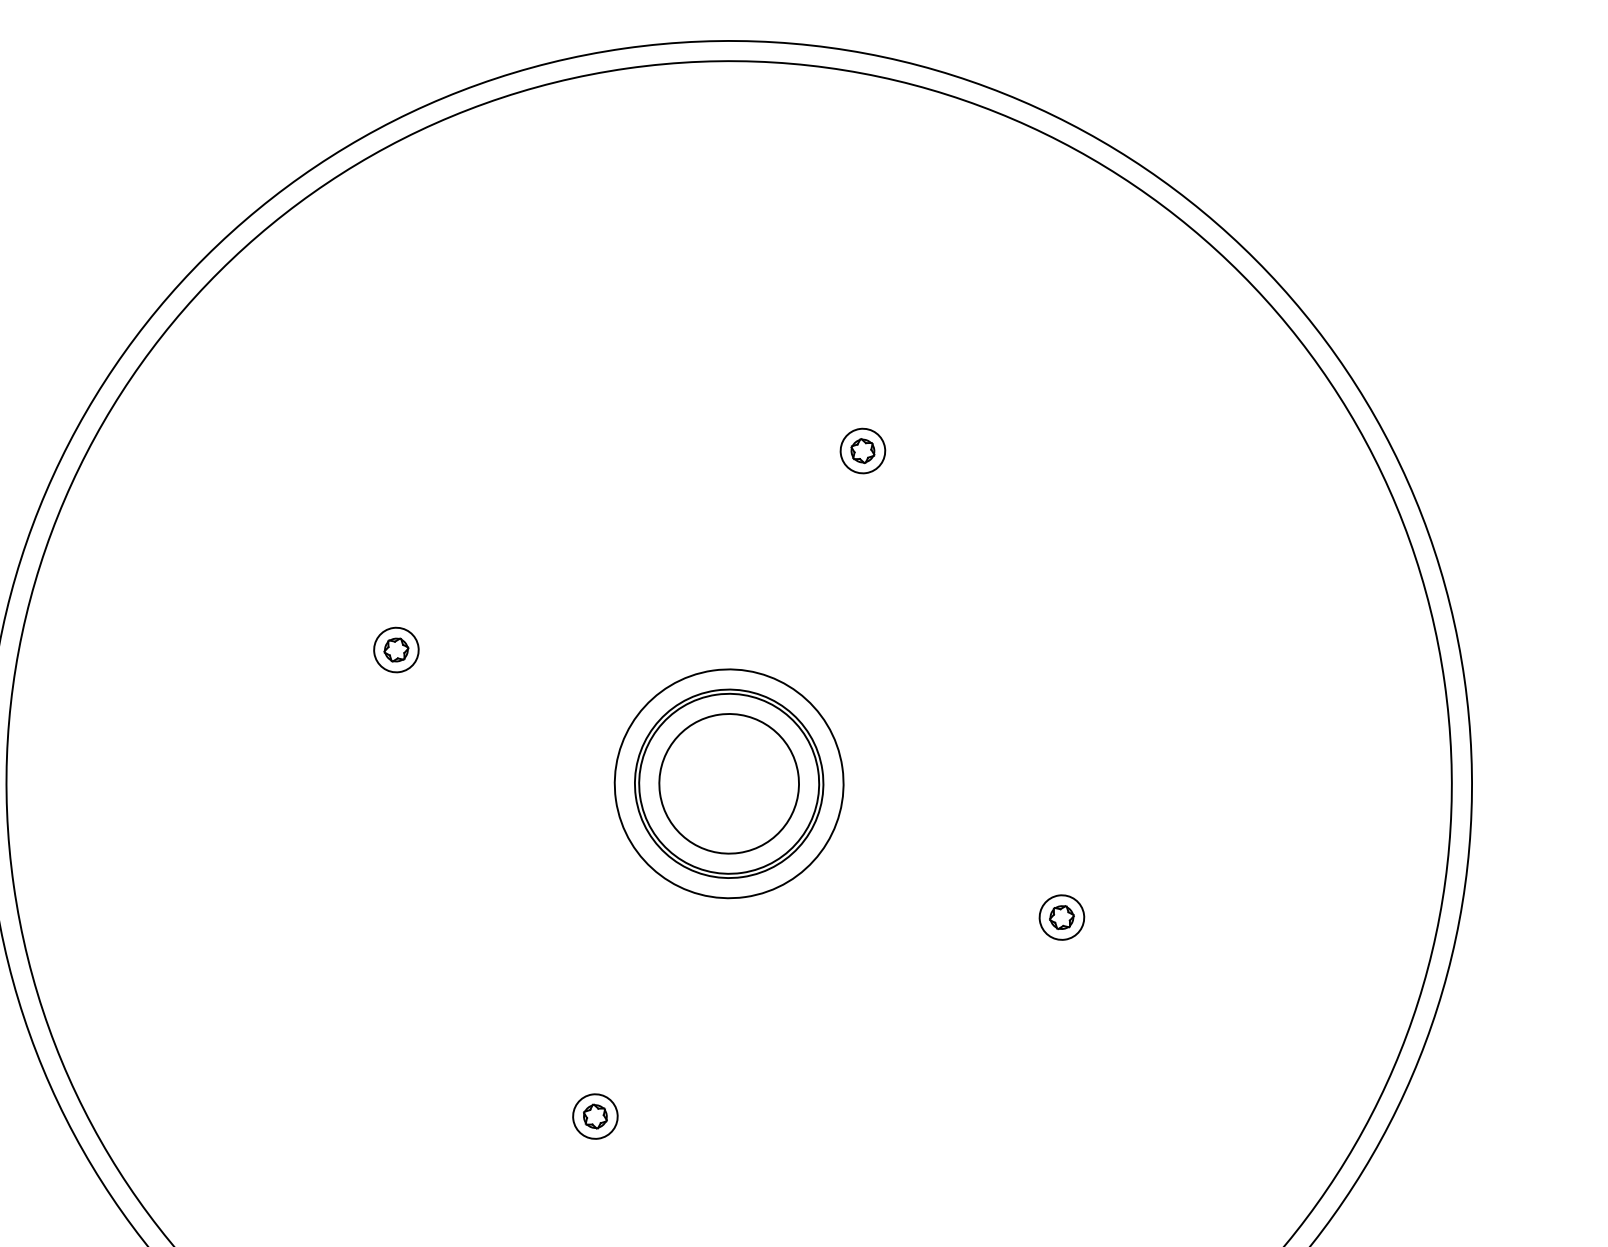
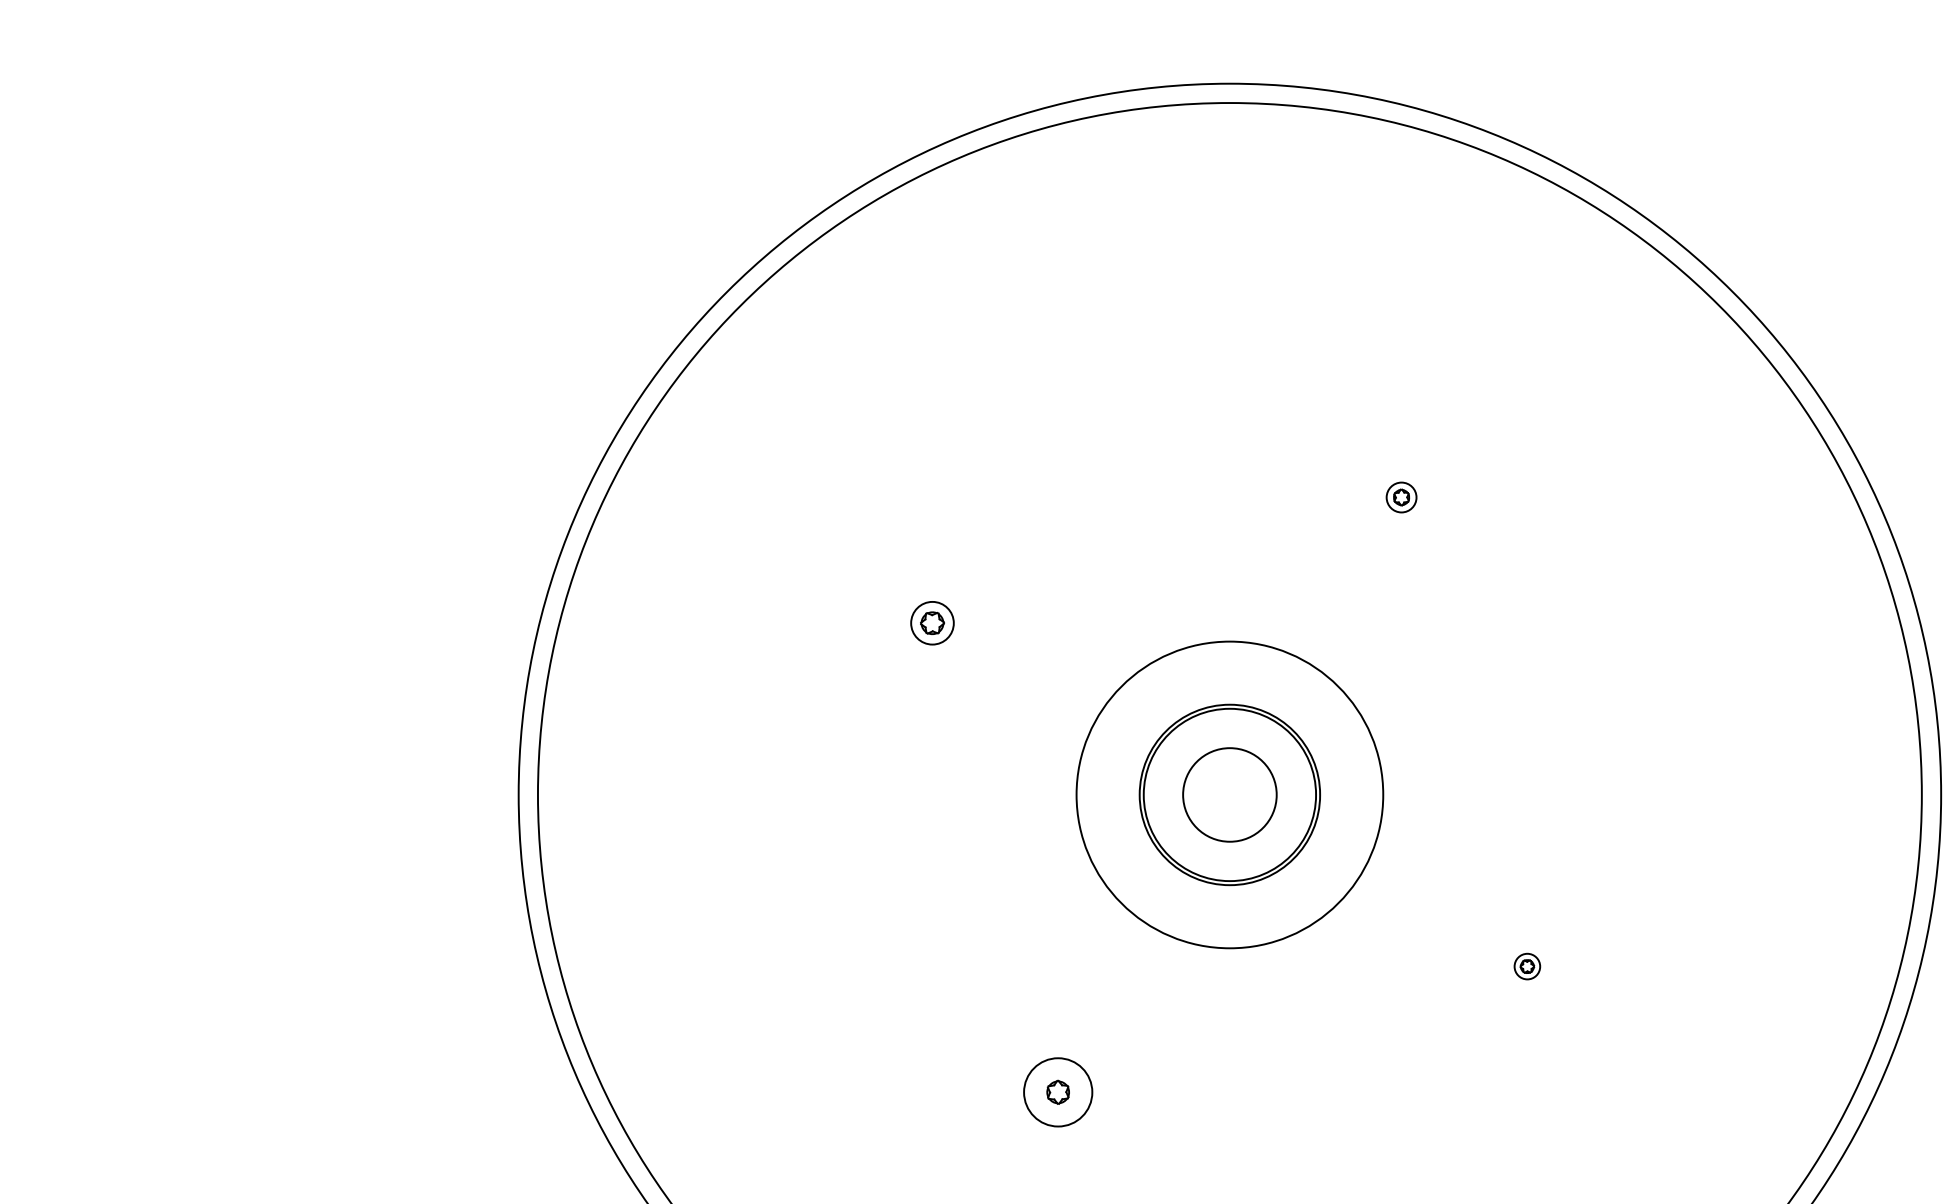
part: (862, 451) -> (1401, 497), size x0.7
circle: (728, 783) -> (1229, 794), size x0.7
circle: (728, 783) -> (1229, 794), size x1.4
part: (1062, 917) -> (1527, 966), size x0.6
circle: (594, 1116) -> (1057, 1092), size x1.6

